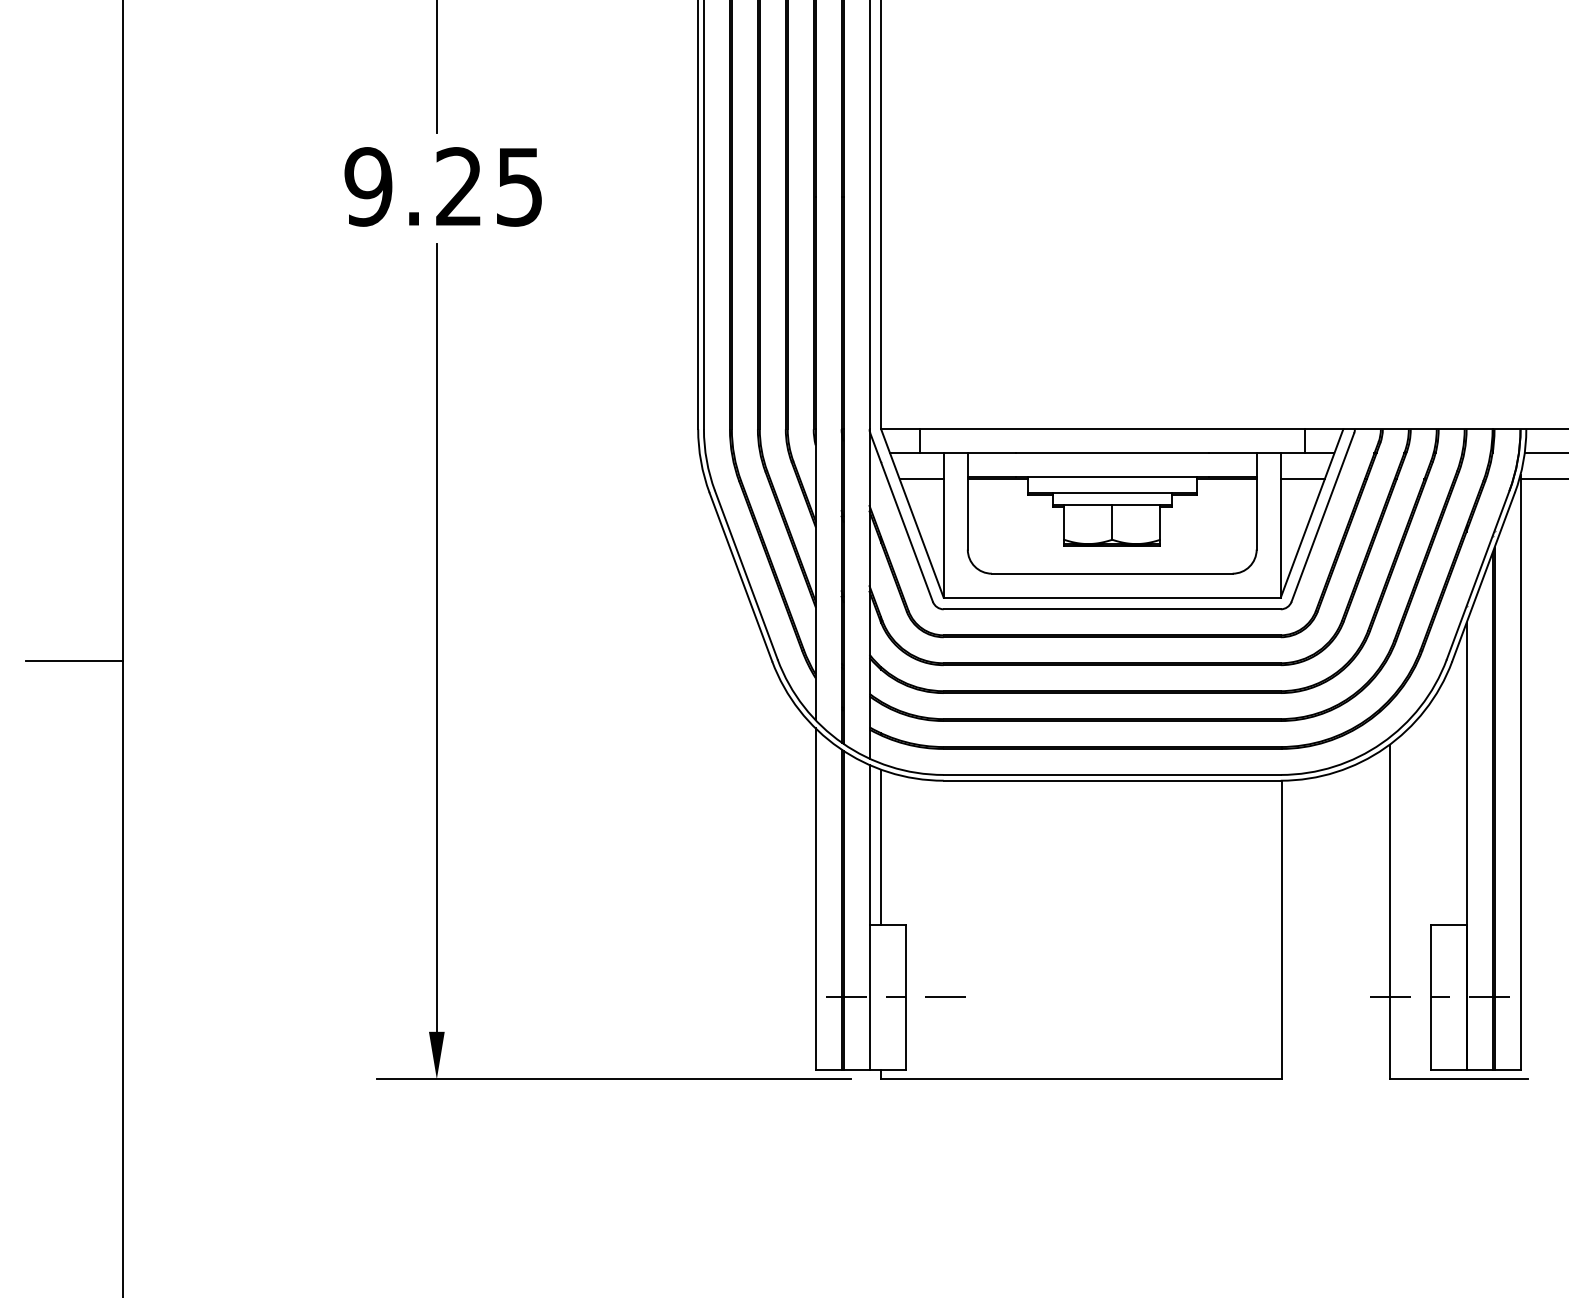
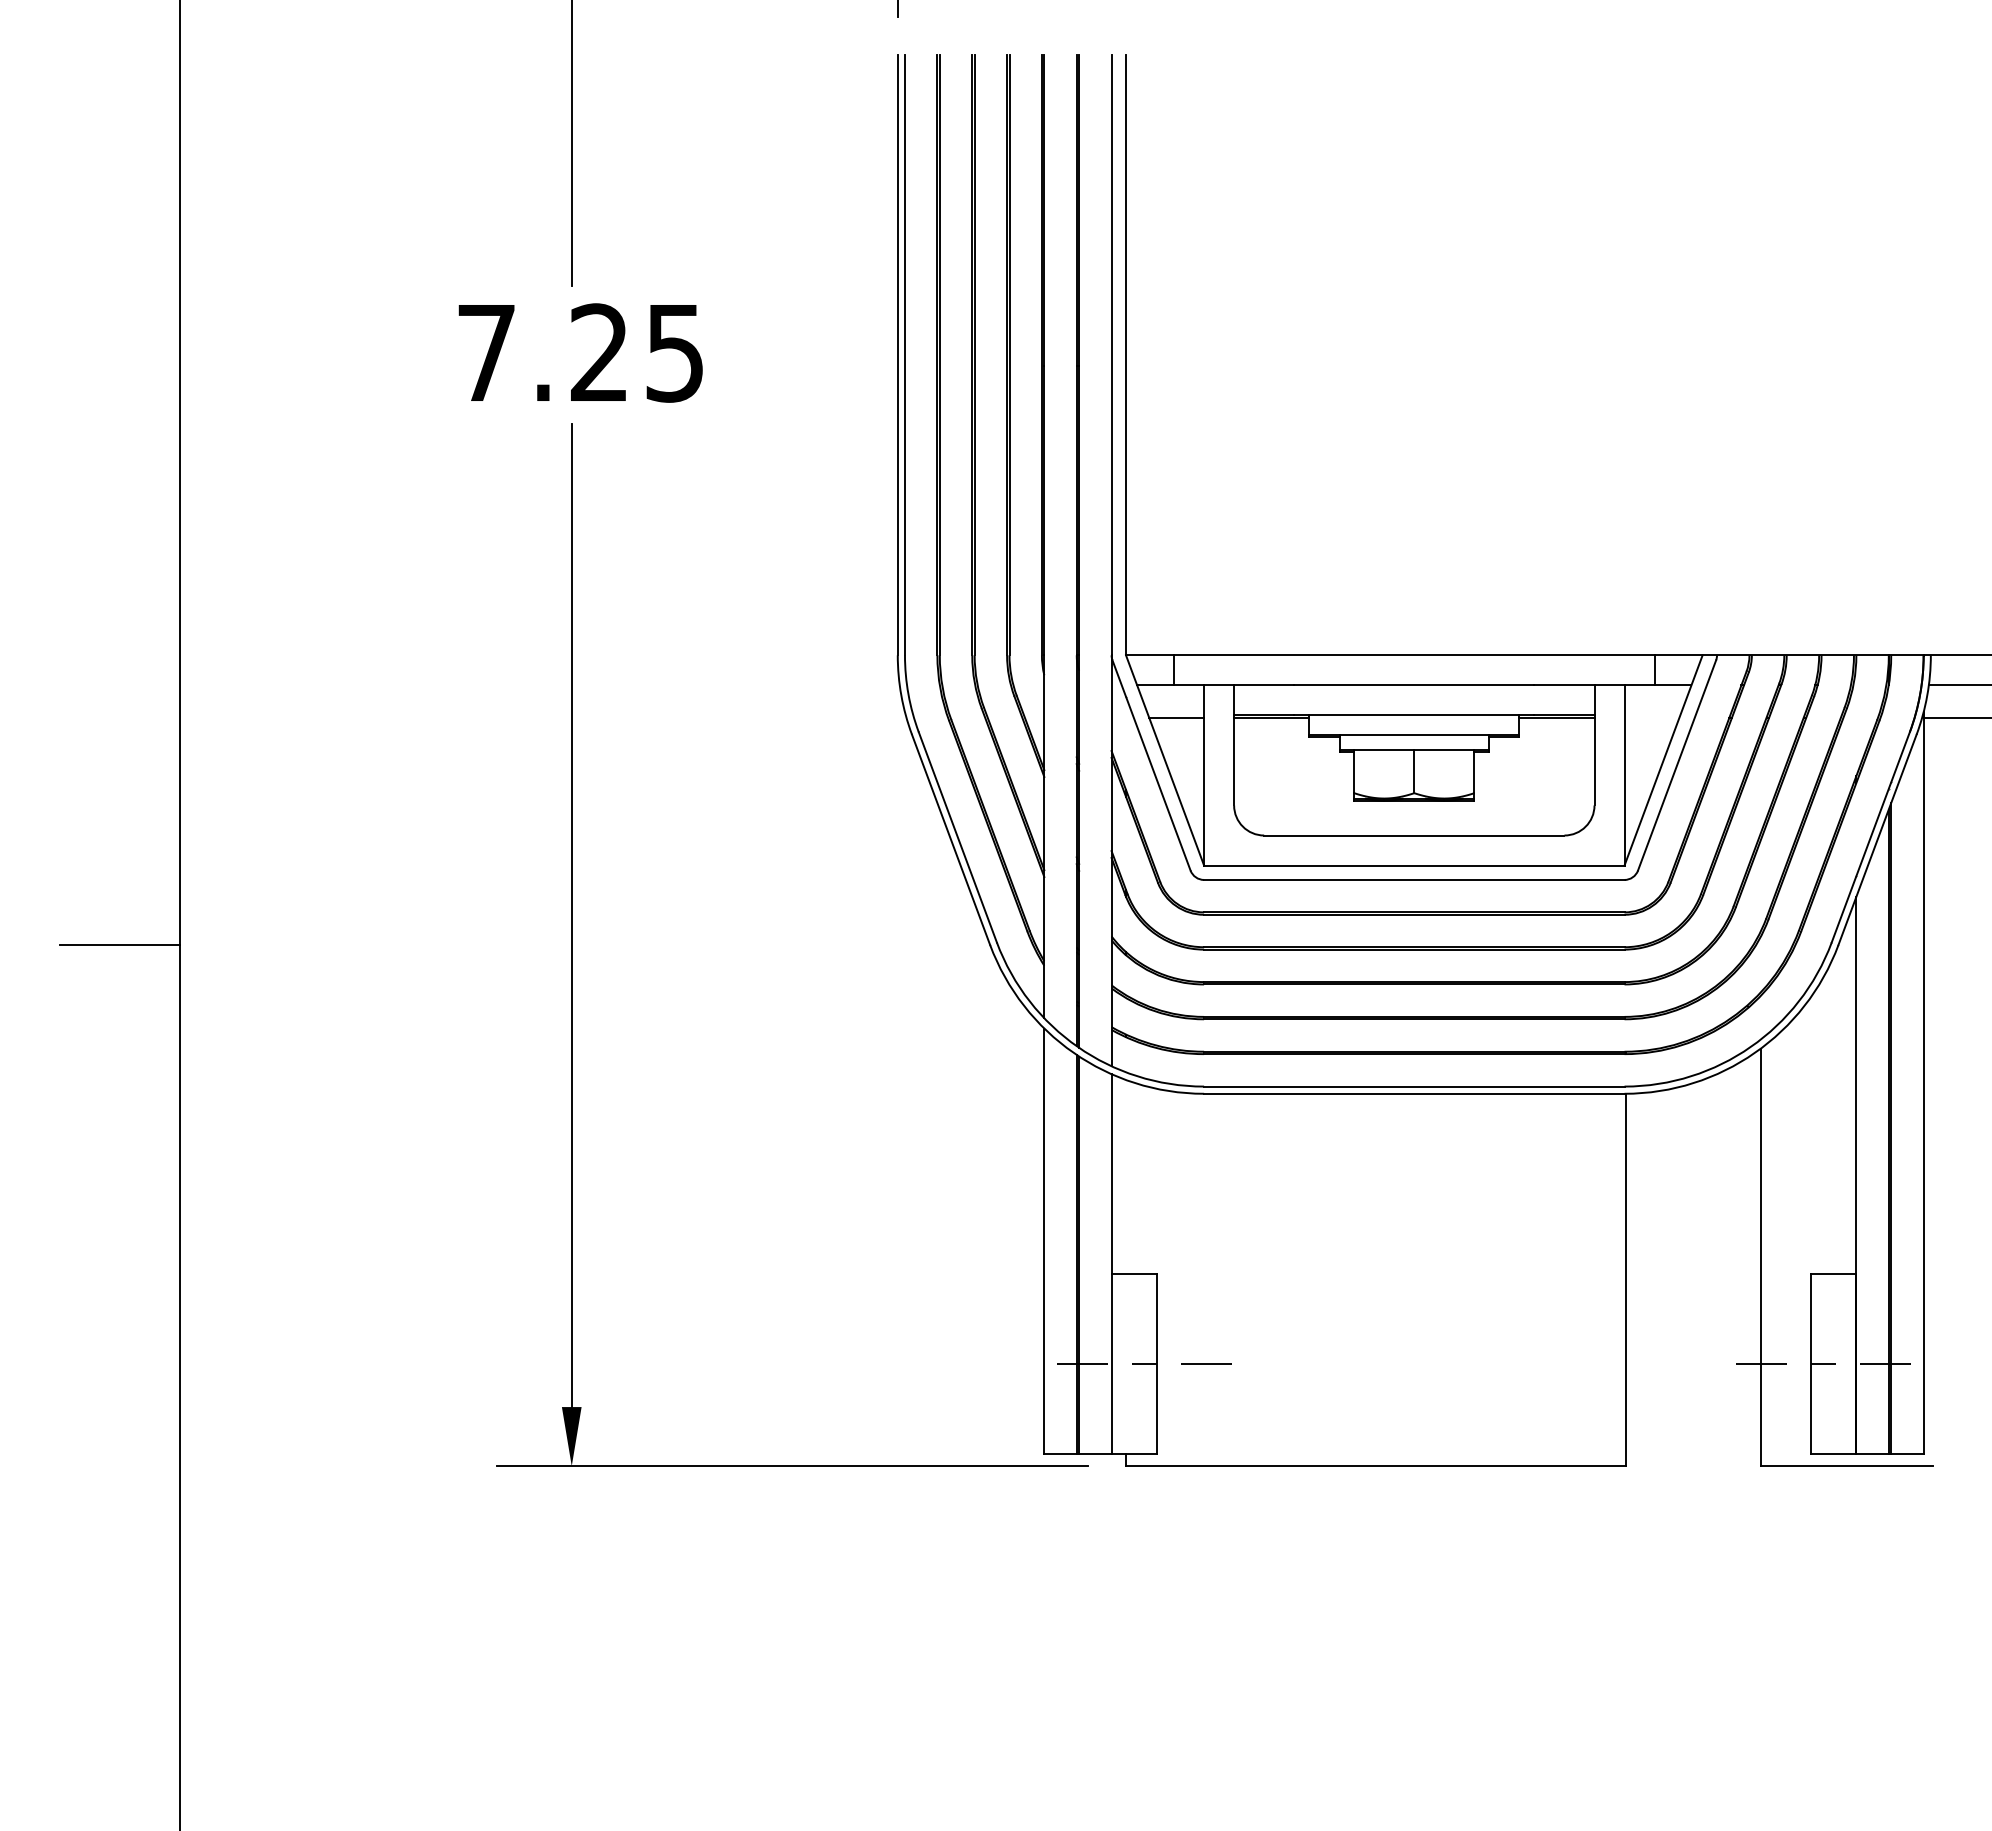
text: (368, 186) -> (486, 352), 9.25 -> 7.25
line: (1302, 479) -> (1651, 717), removed
line: (881, 847) -> (1126, 1176), removed

